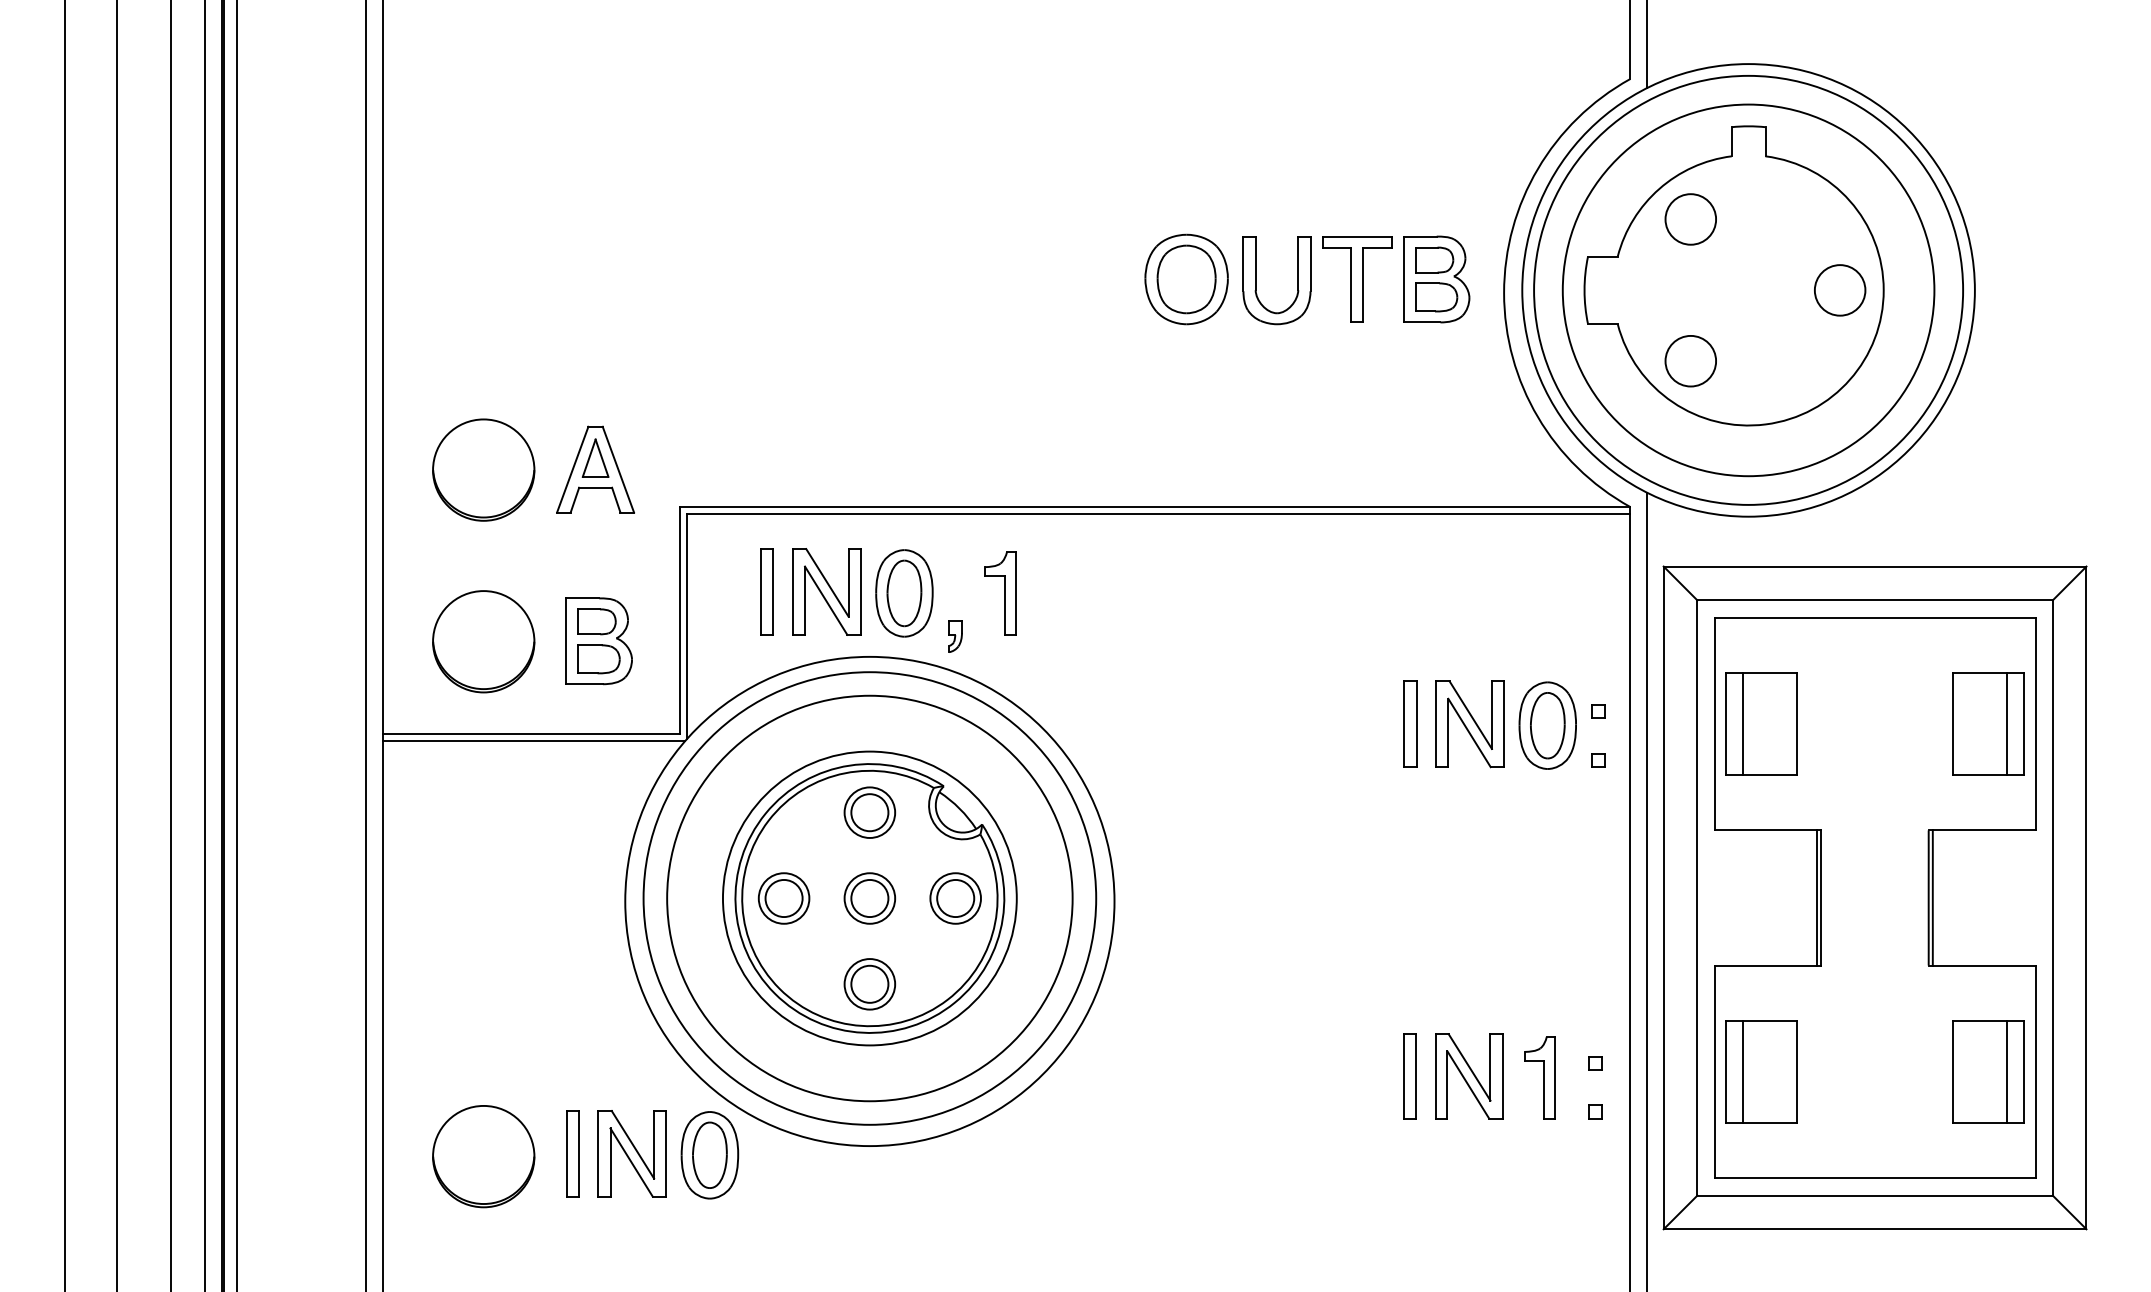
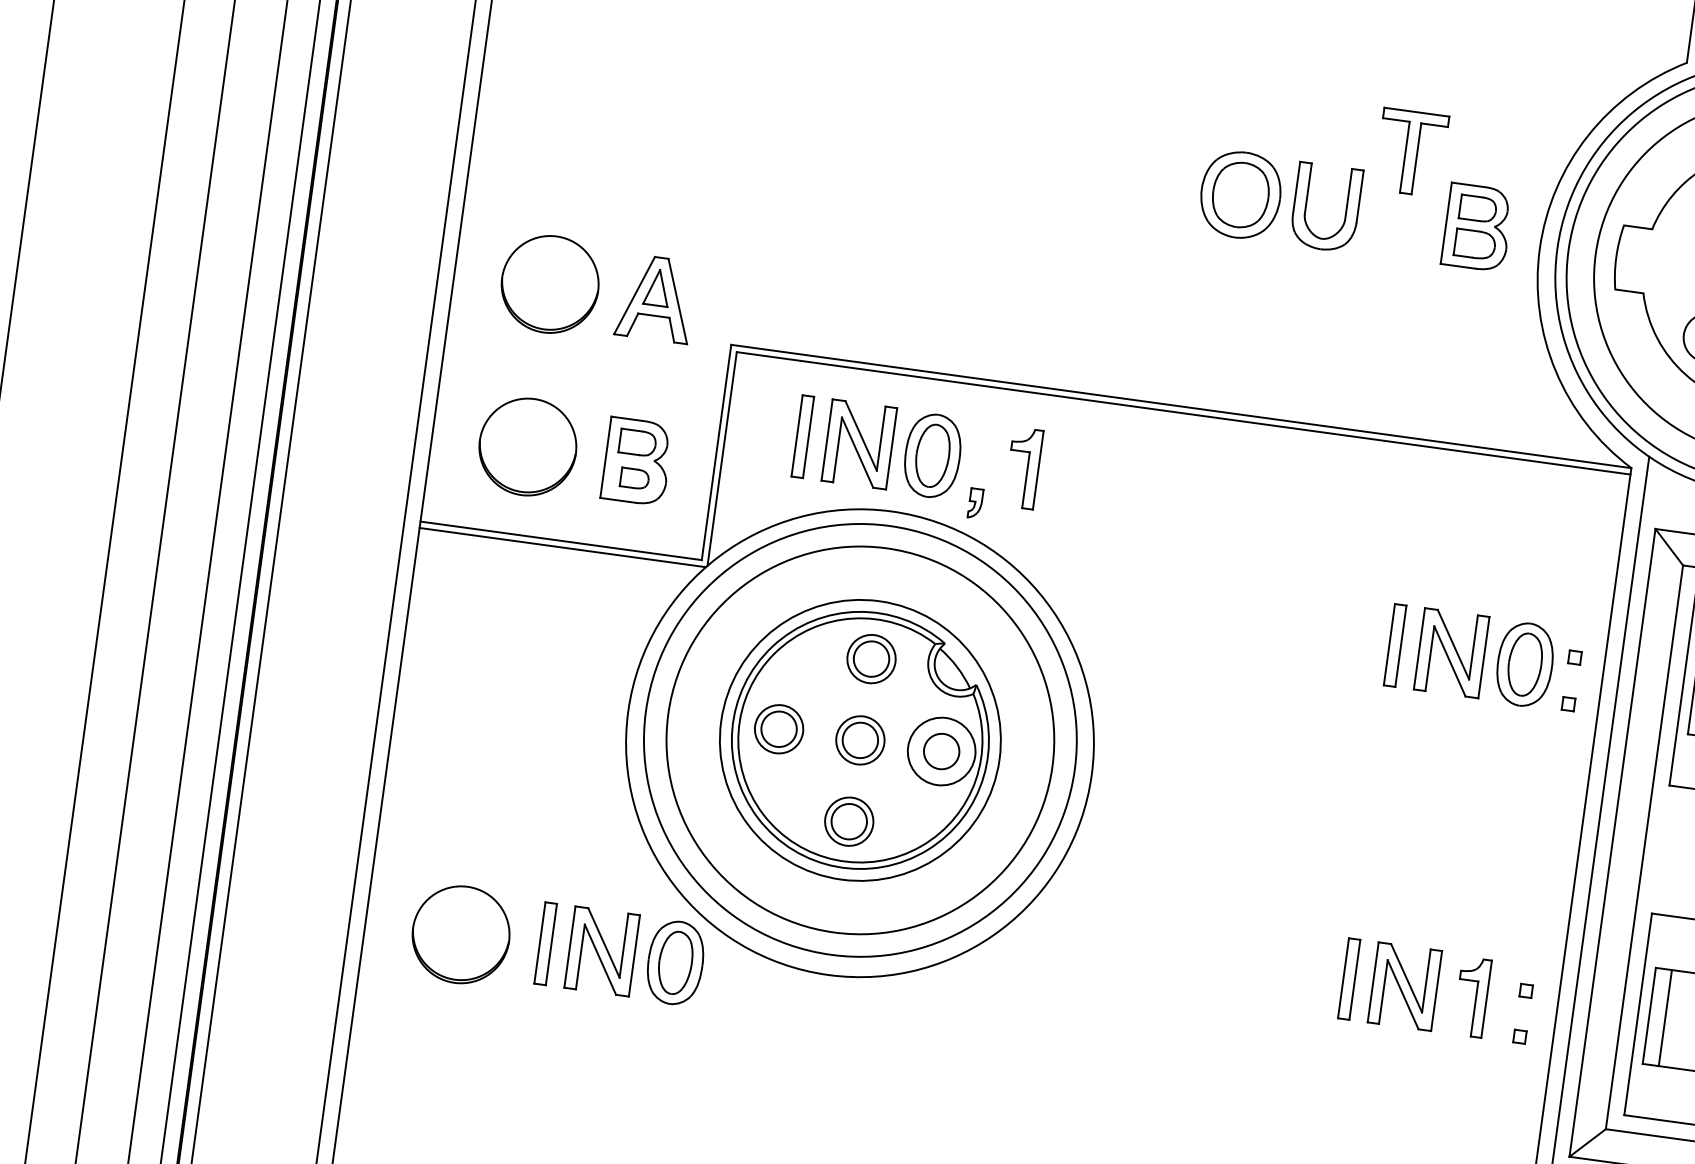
part: (1357, 279) -> (1411, 152), moved
part: (598, 659) -> (634, 478), size x0.7
circle: (955, 898) -> (941, 751), size x1.4

